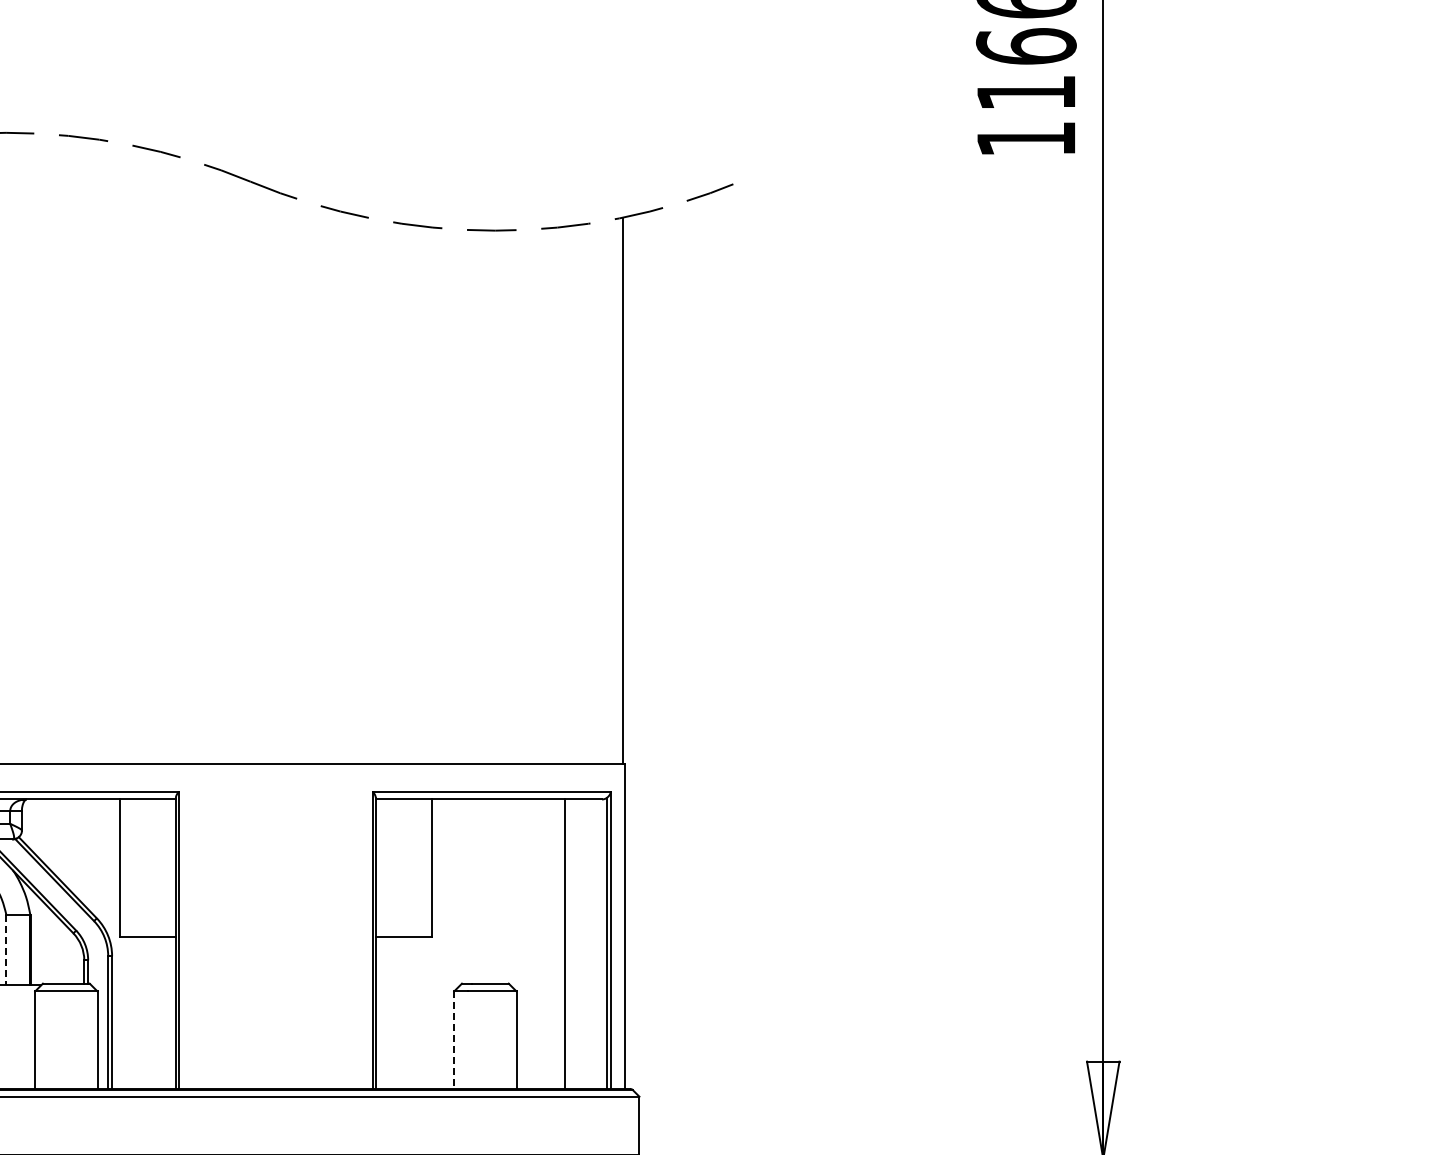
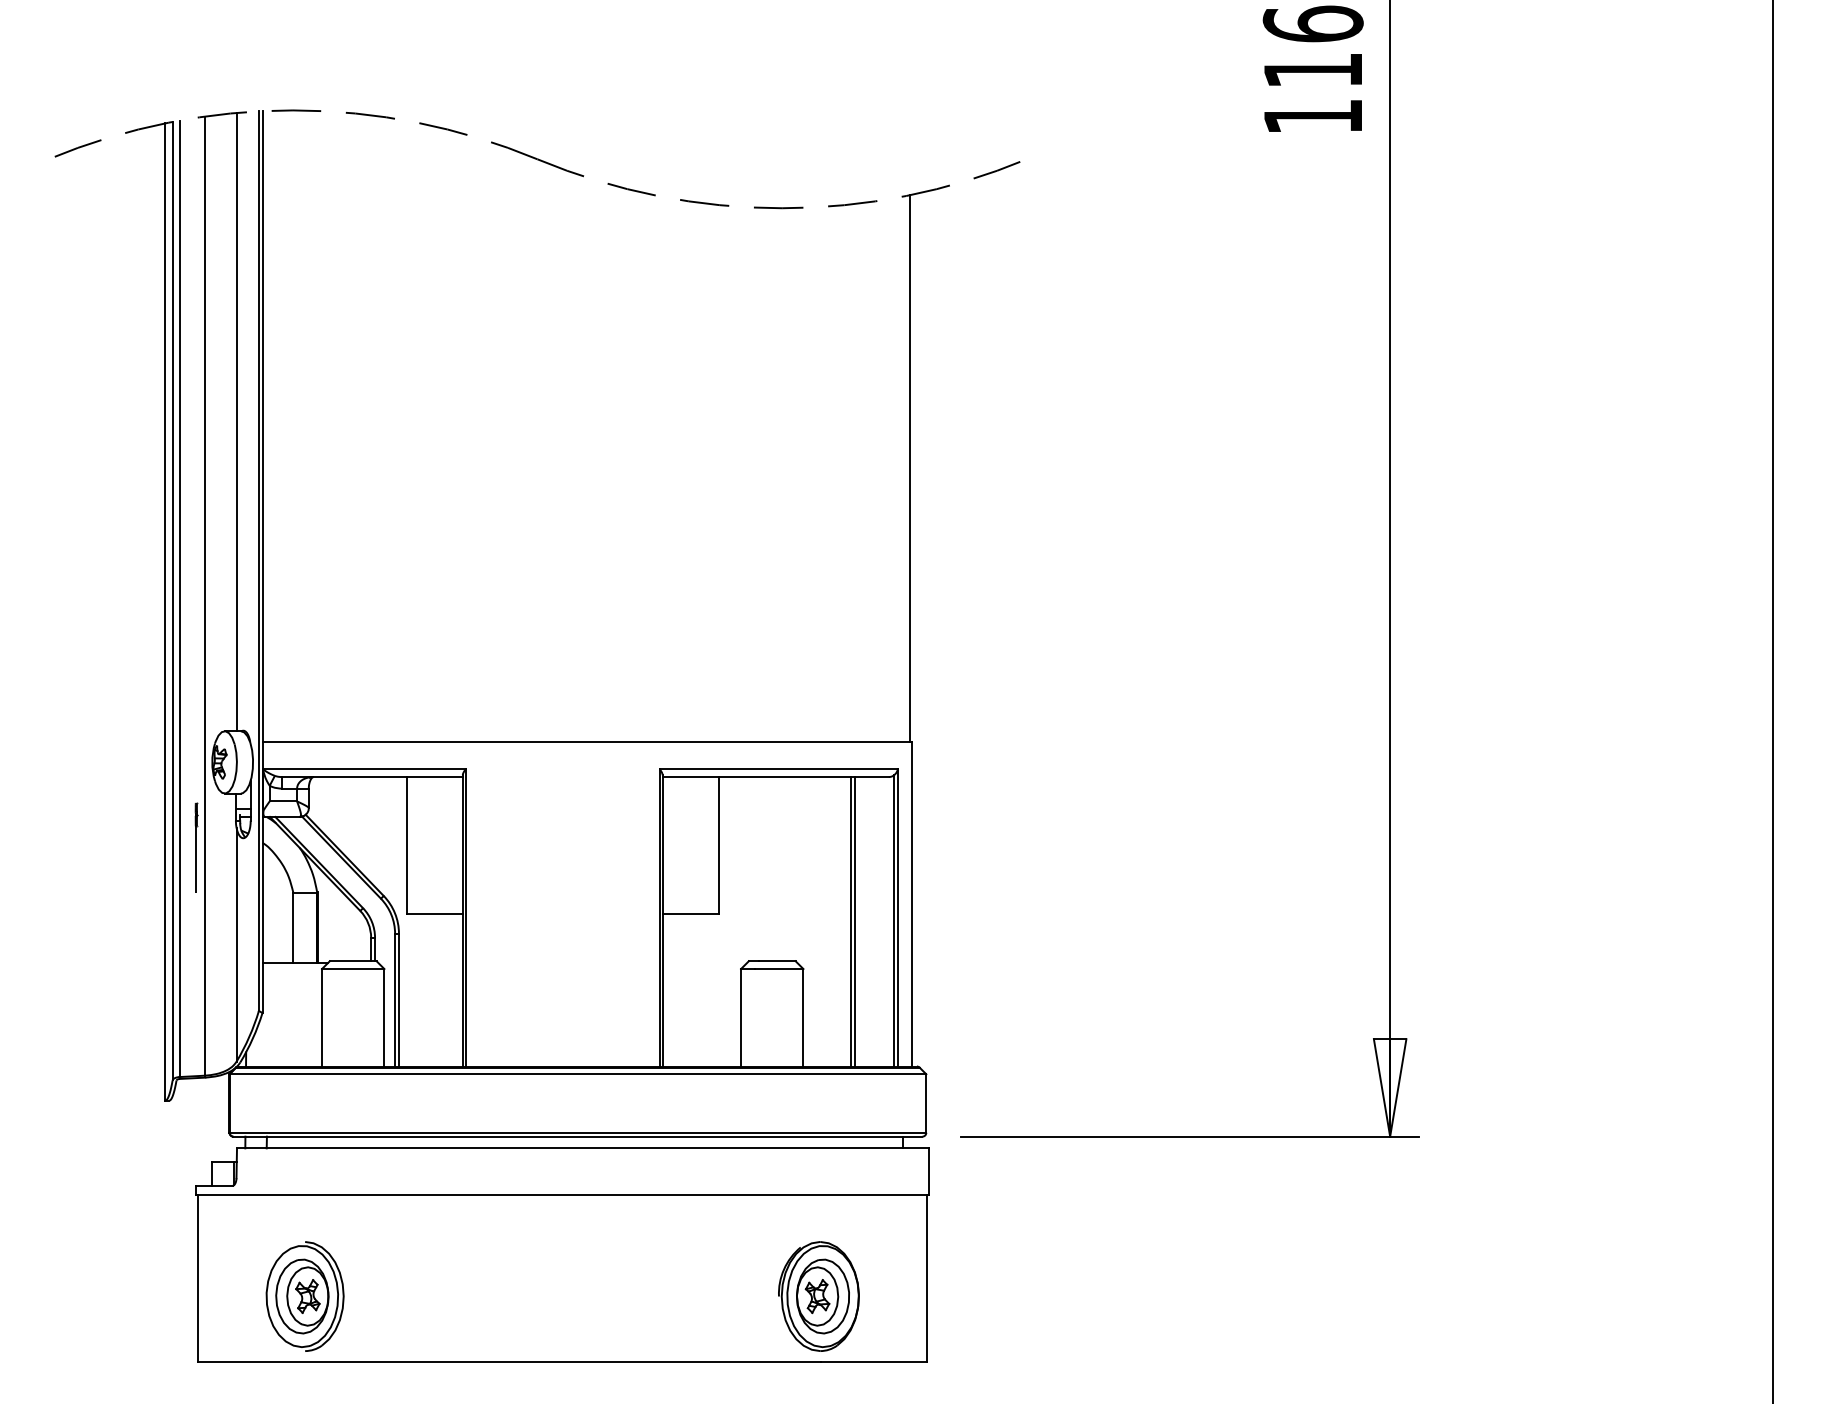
line: (568, 943) -> (855, 921), added
line: (6, 950) -> (293, 928), dashed -> solid
line: (454, 1039) -> (741, 1017), dashed -> solid

